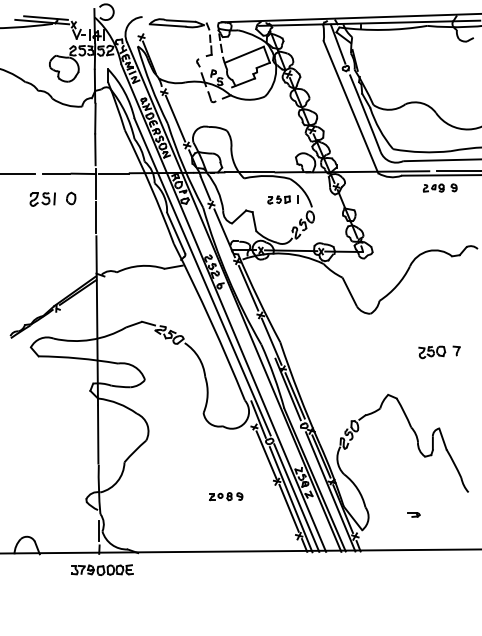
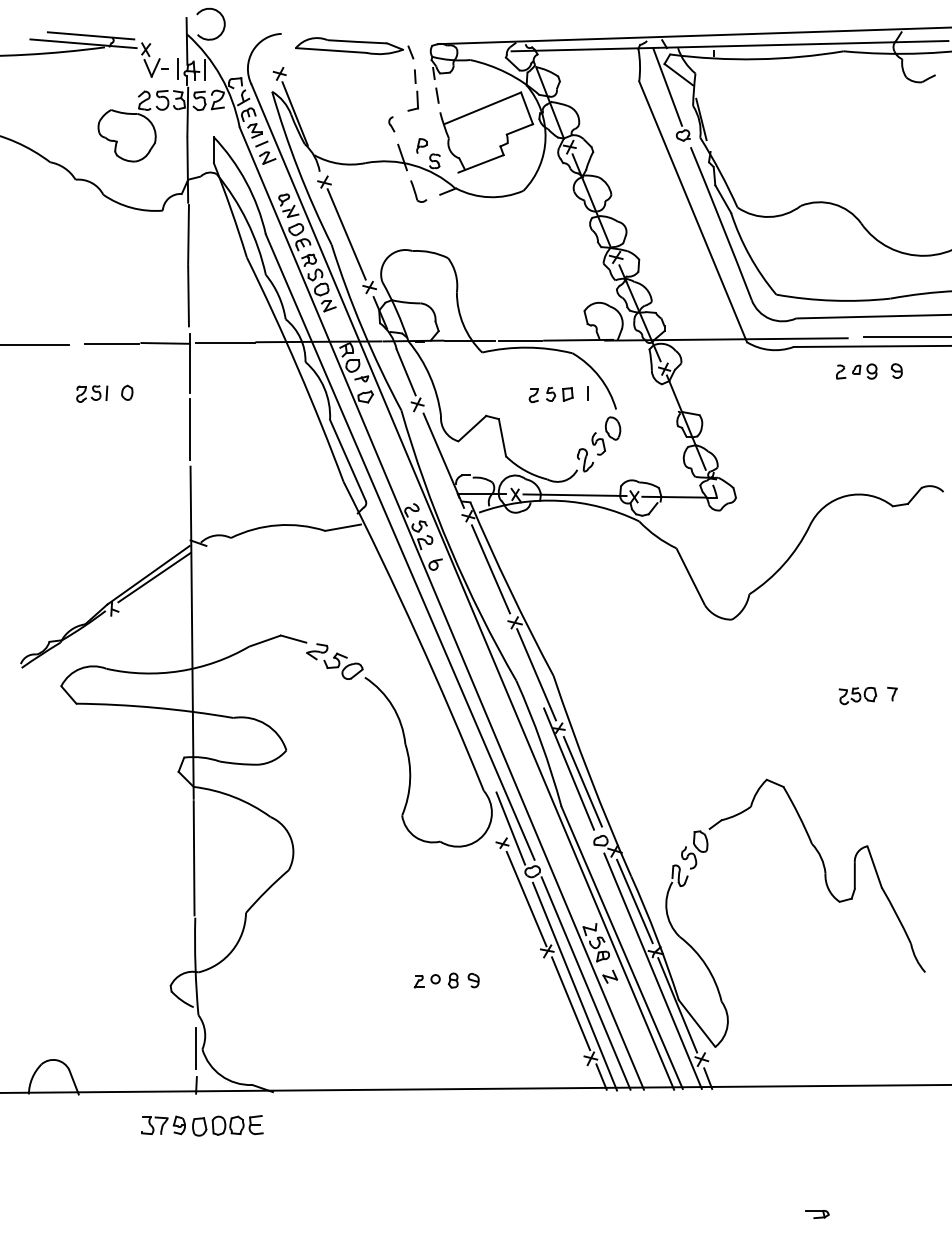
part: (52, 199) -> (103, 394), size x0.62
part: (439, 352) -> (867, 696), size x0.71
part: (413, 514) -> (816, 1213), moved

